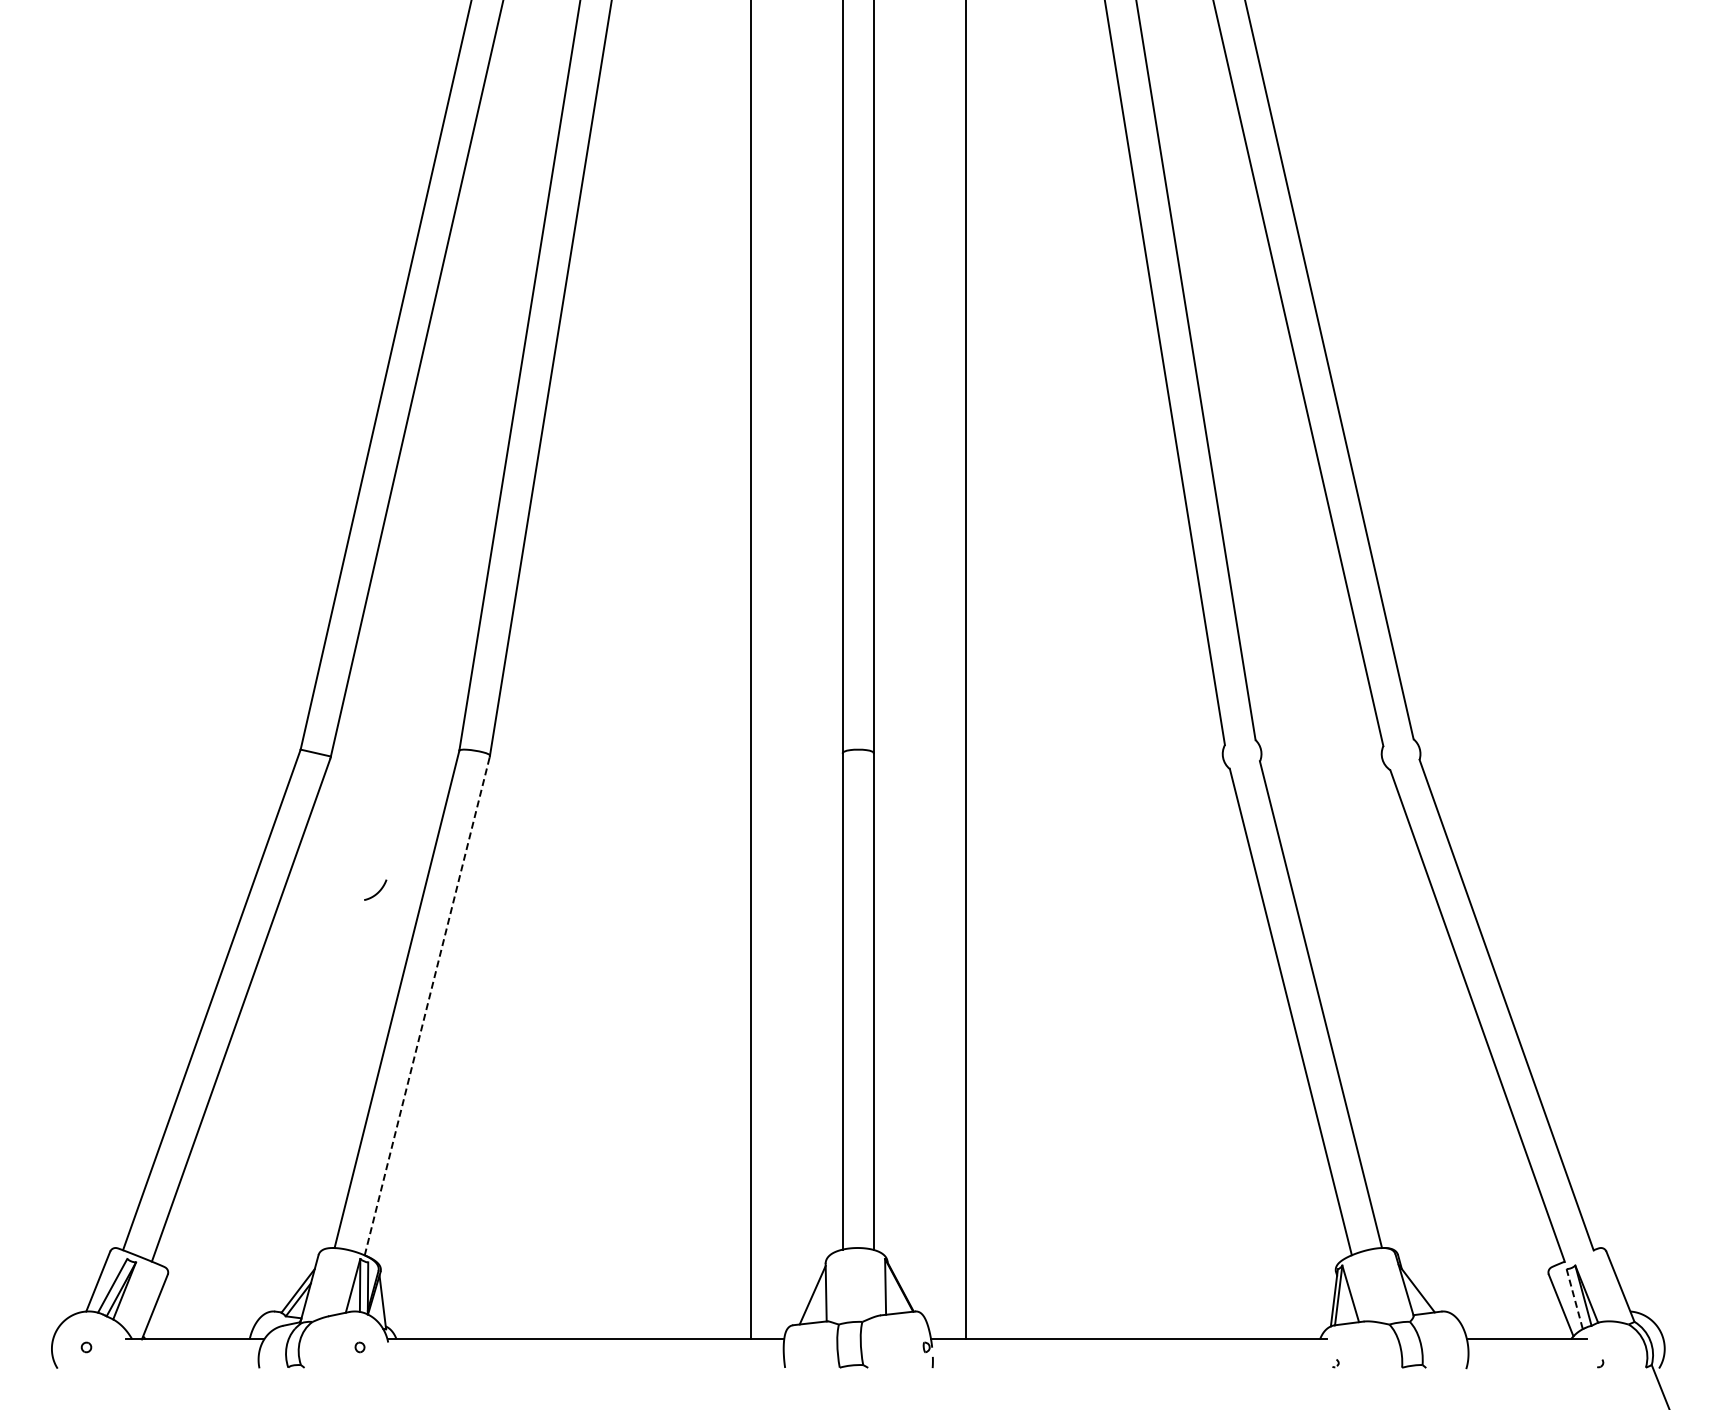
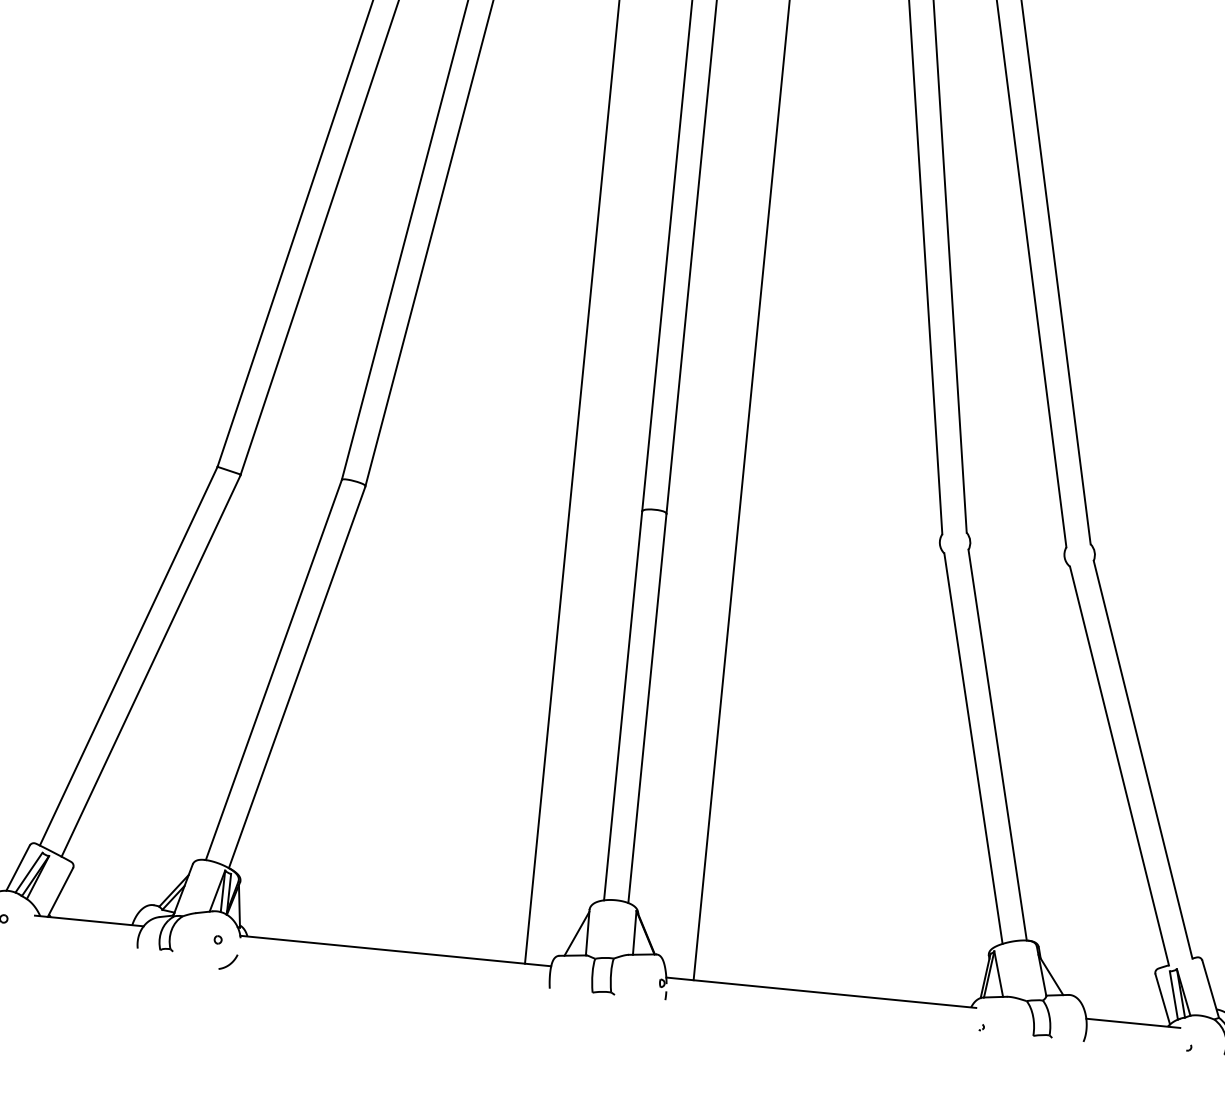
curve: (376, 892) -> (228, 963), moved
line: (427, 1006) -> (297, 677), dashed -> solid
line: (1574, 1299) -> (1173, 995), dashed -> solid

